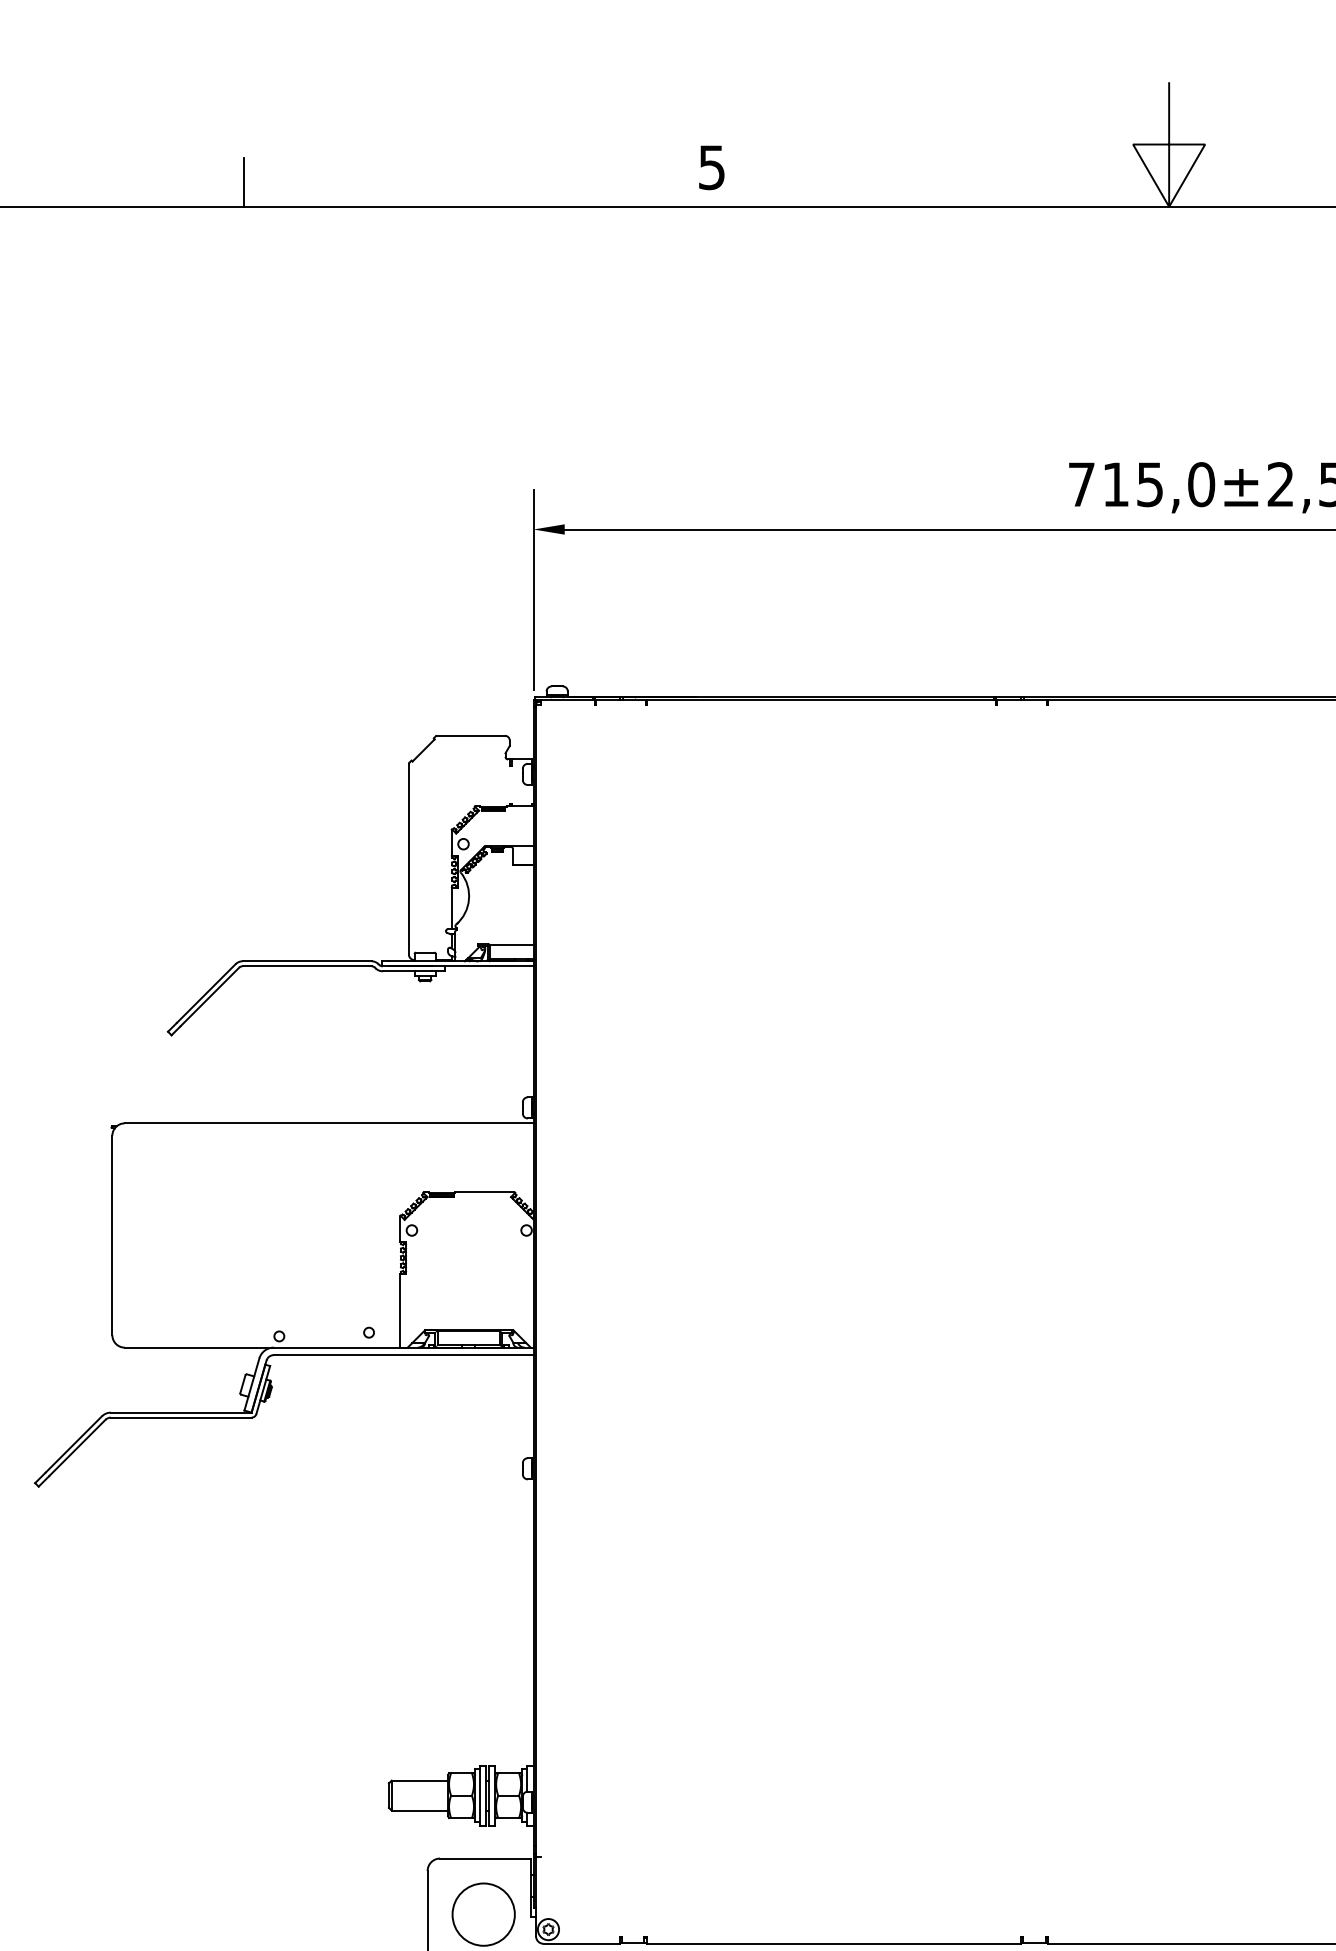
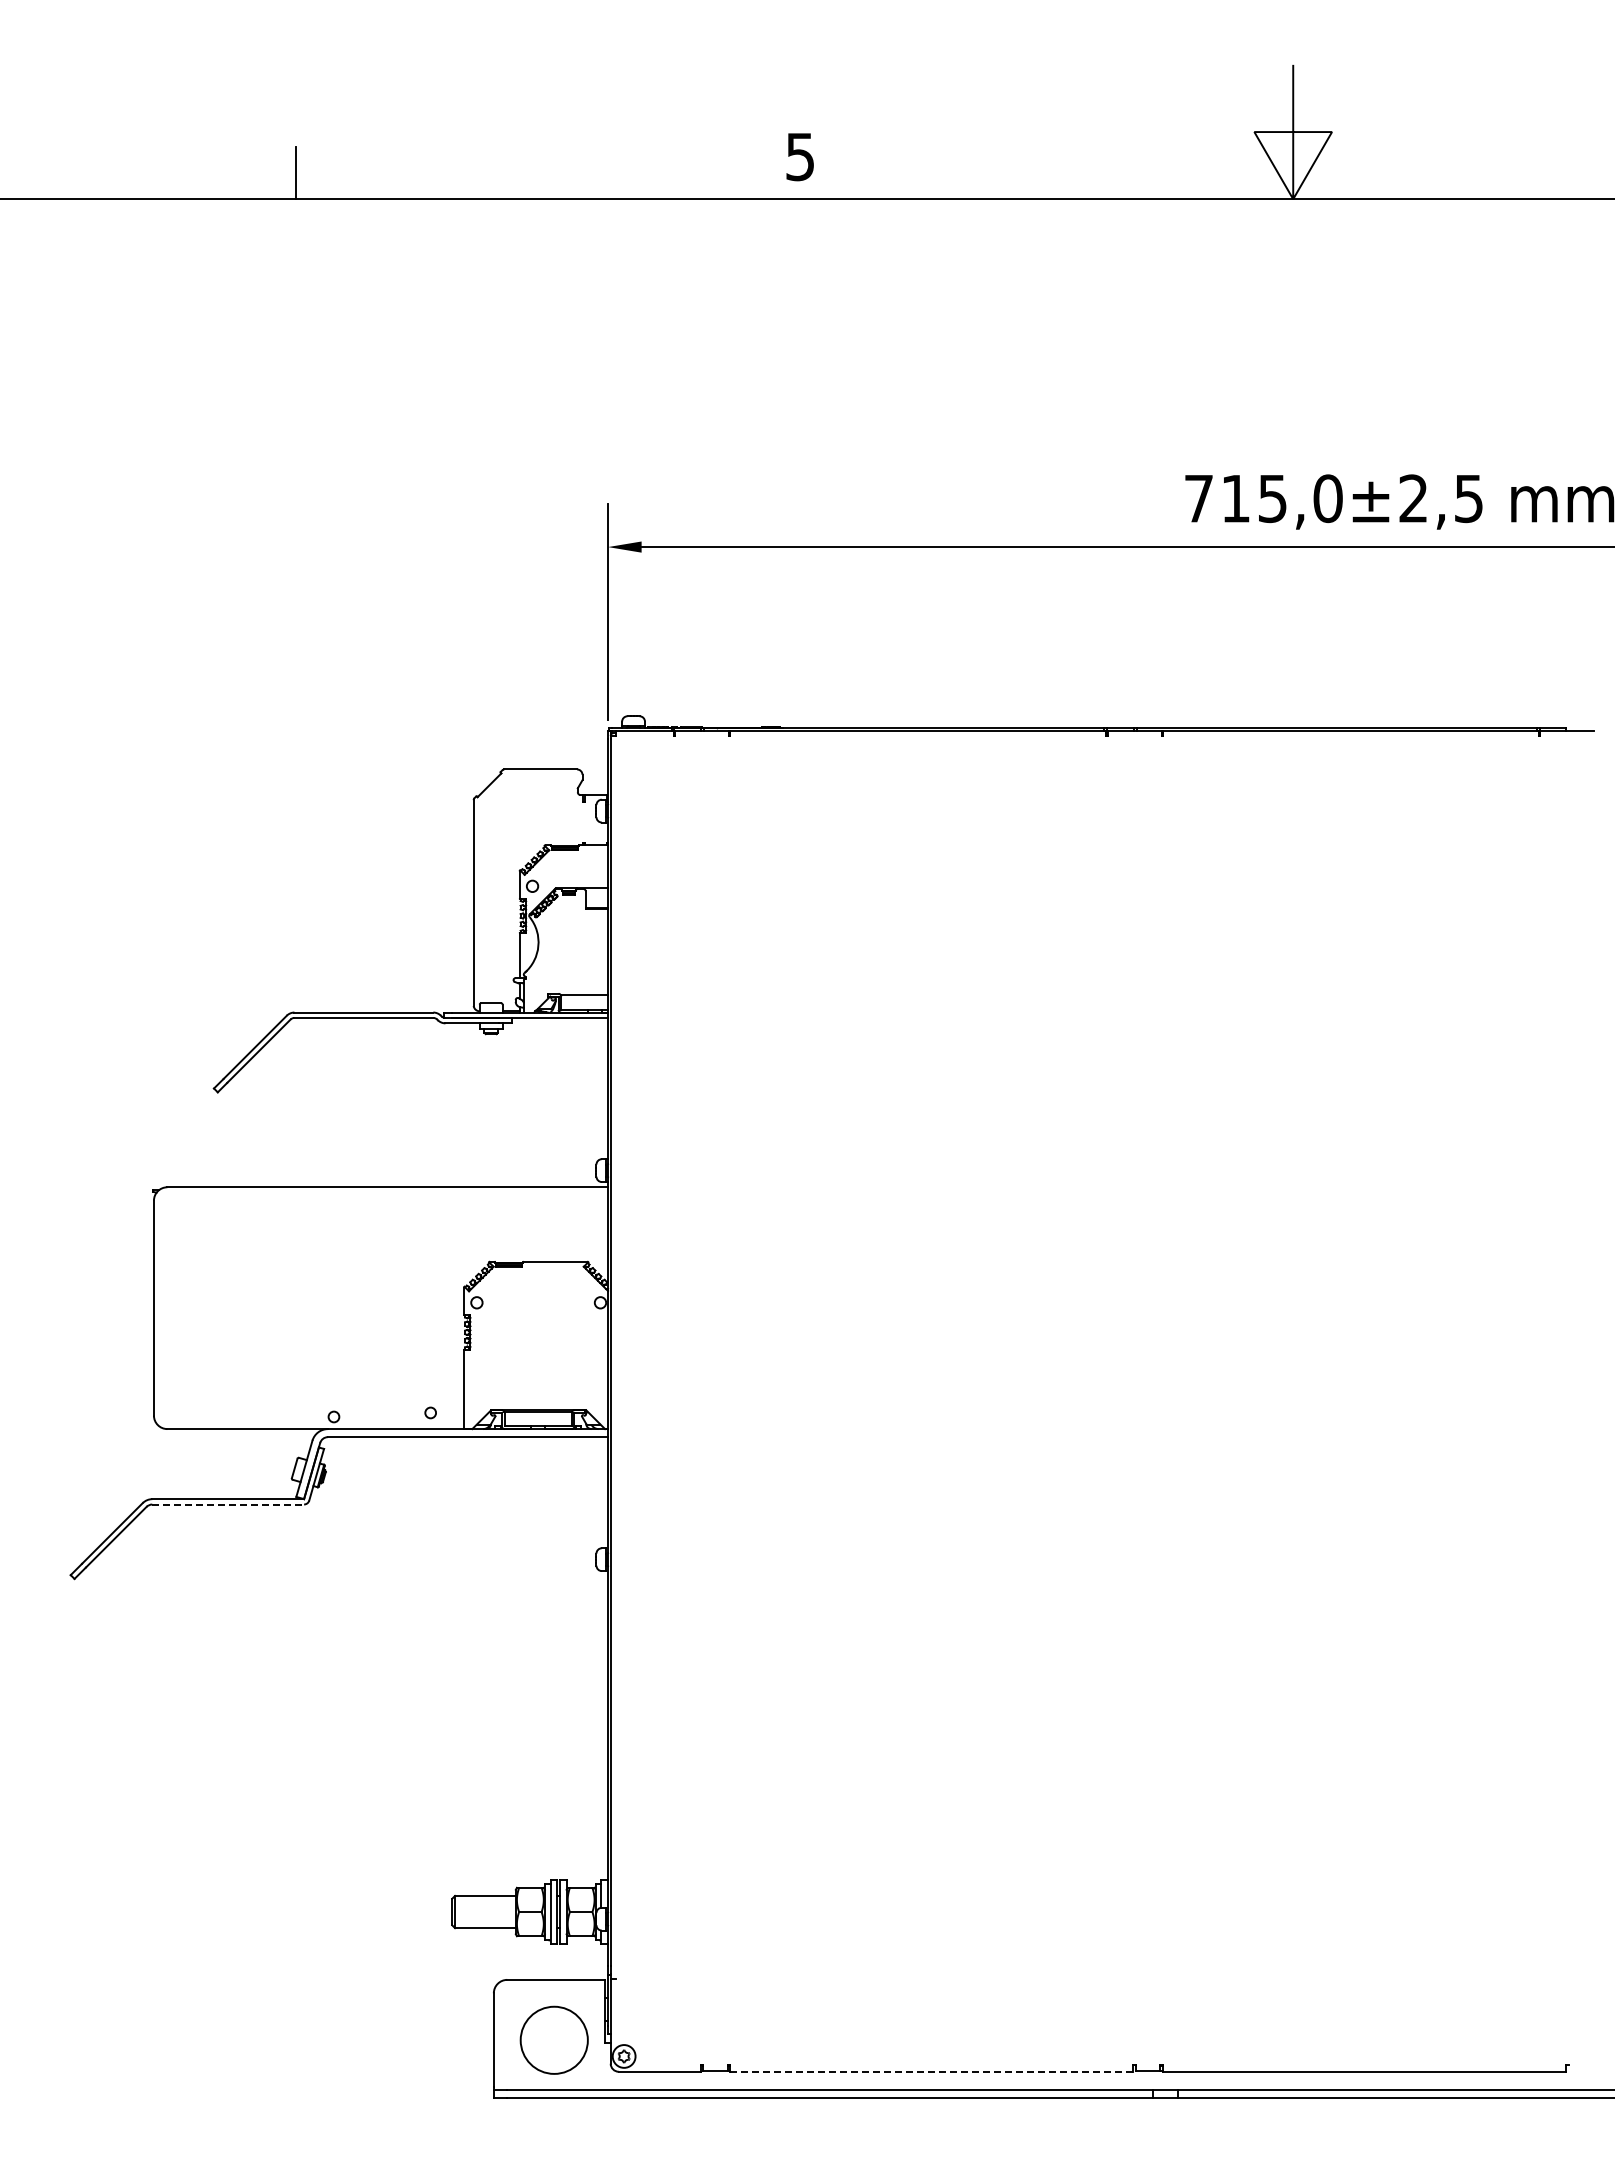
line: (181, 1417) -> (228, 1504), solid -> dashed
line: (833, 1943) -> (931, 2071), solid -> dashed

